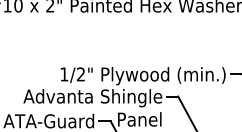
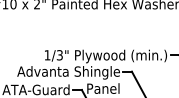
text: (80, 74) -> (59, 55), 1/2" -> 1/3"

